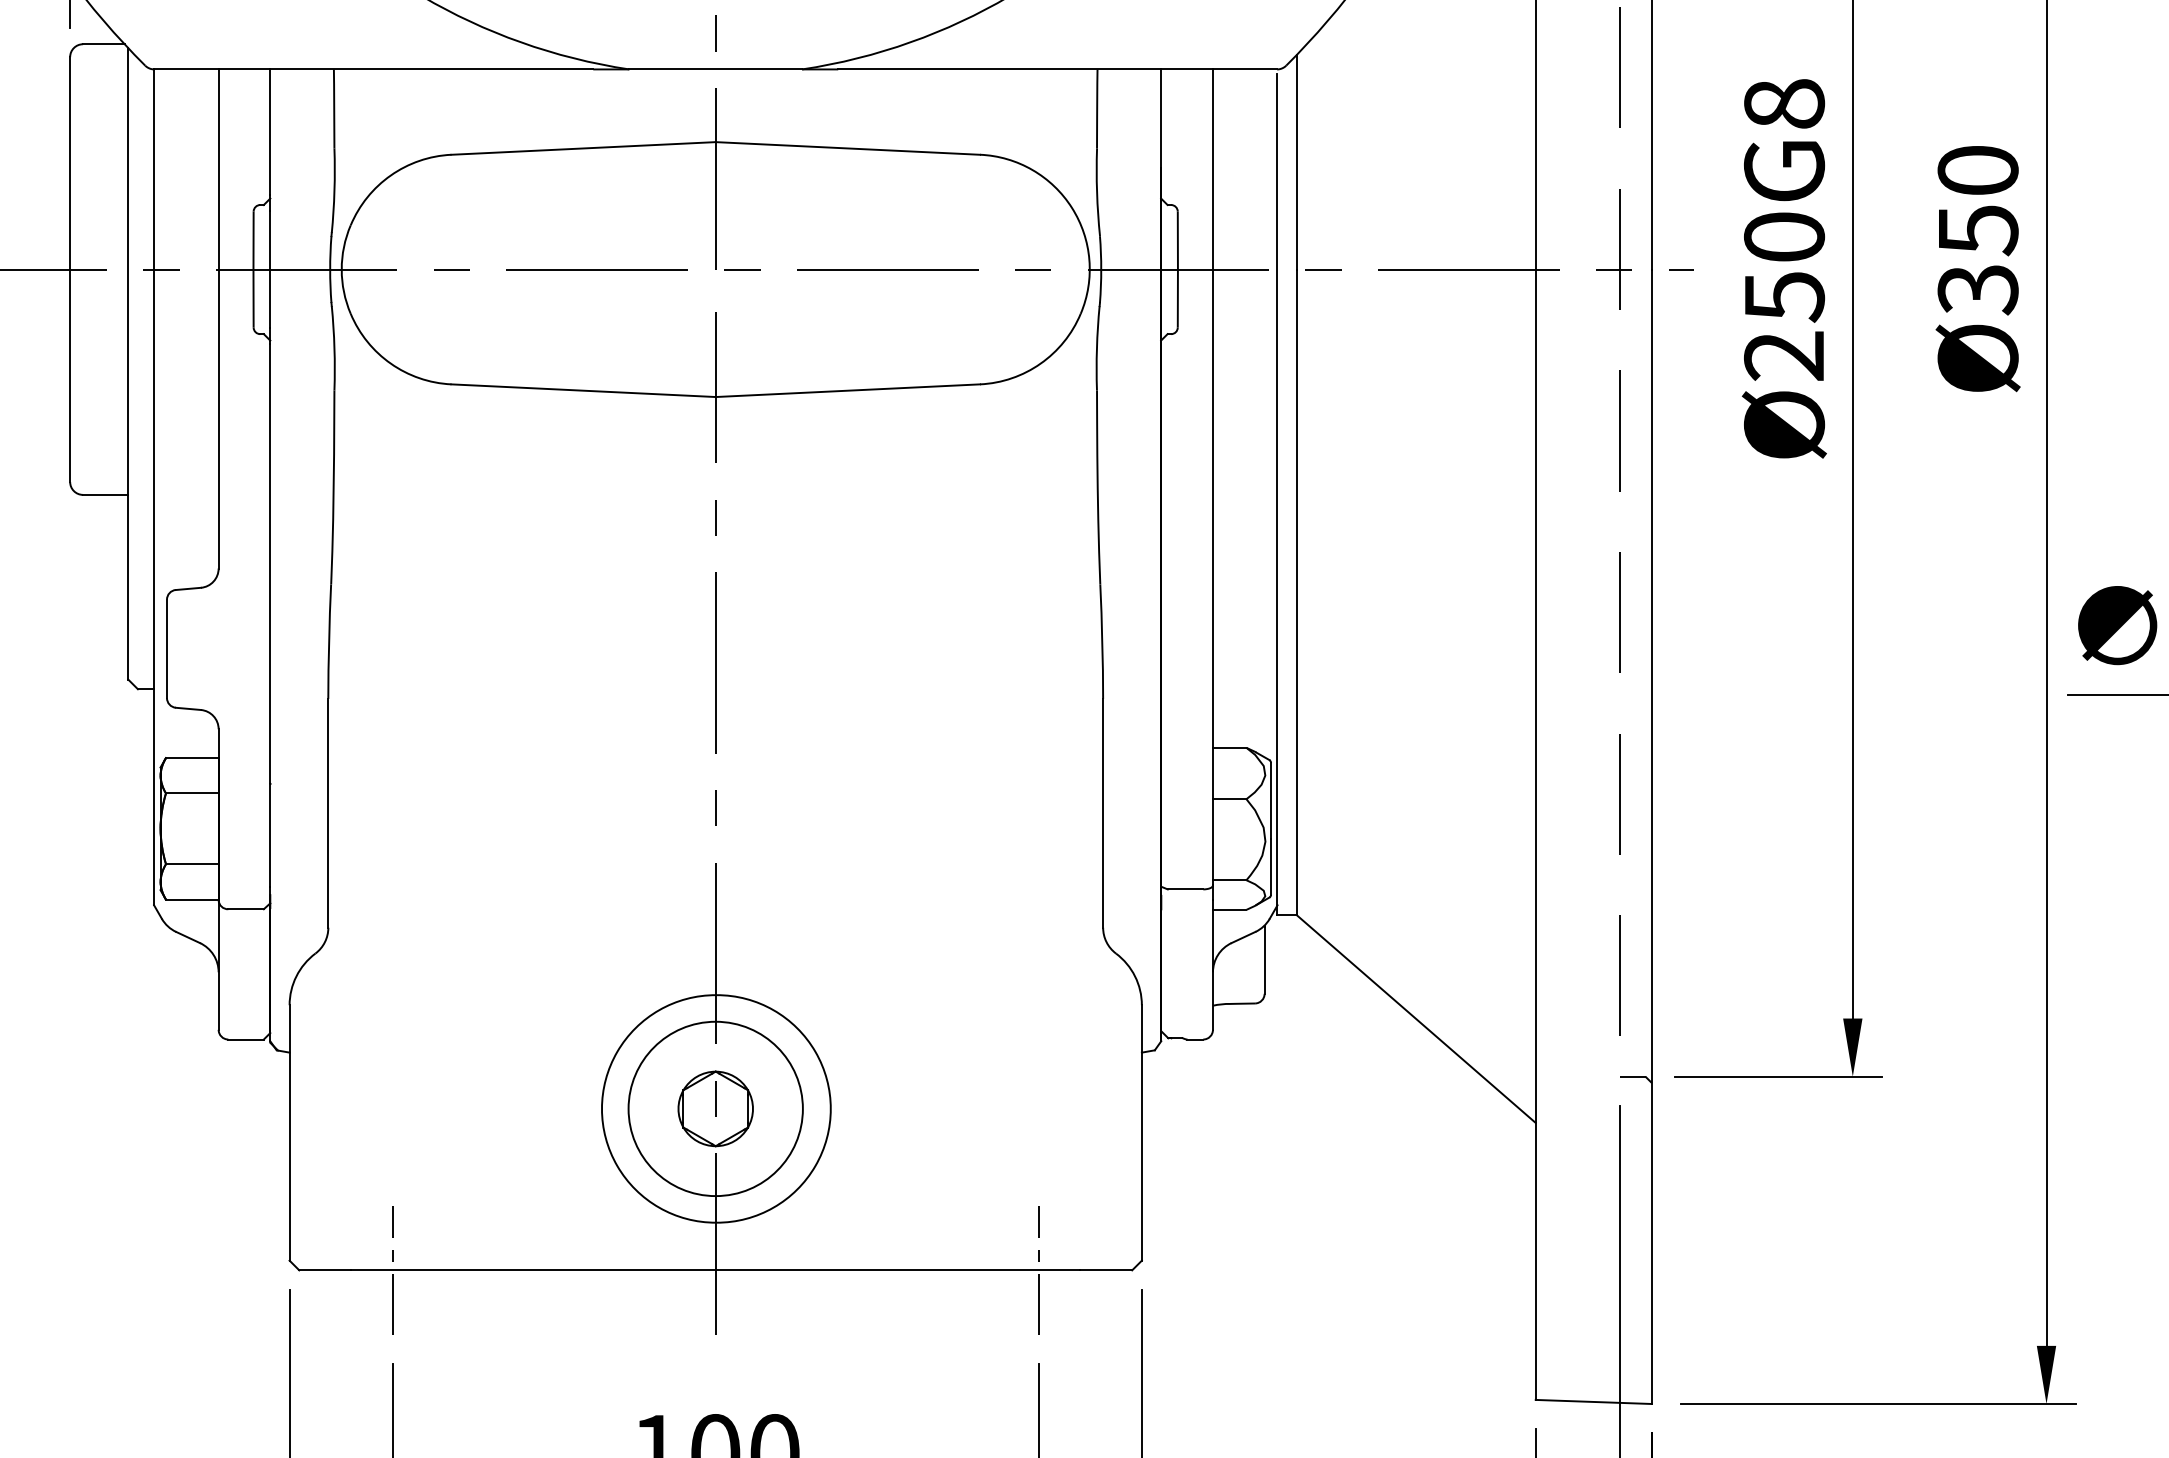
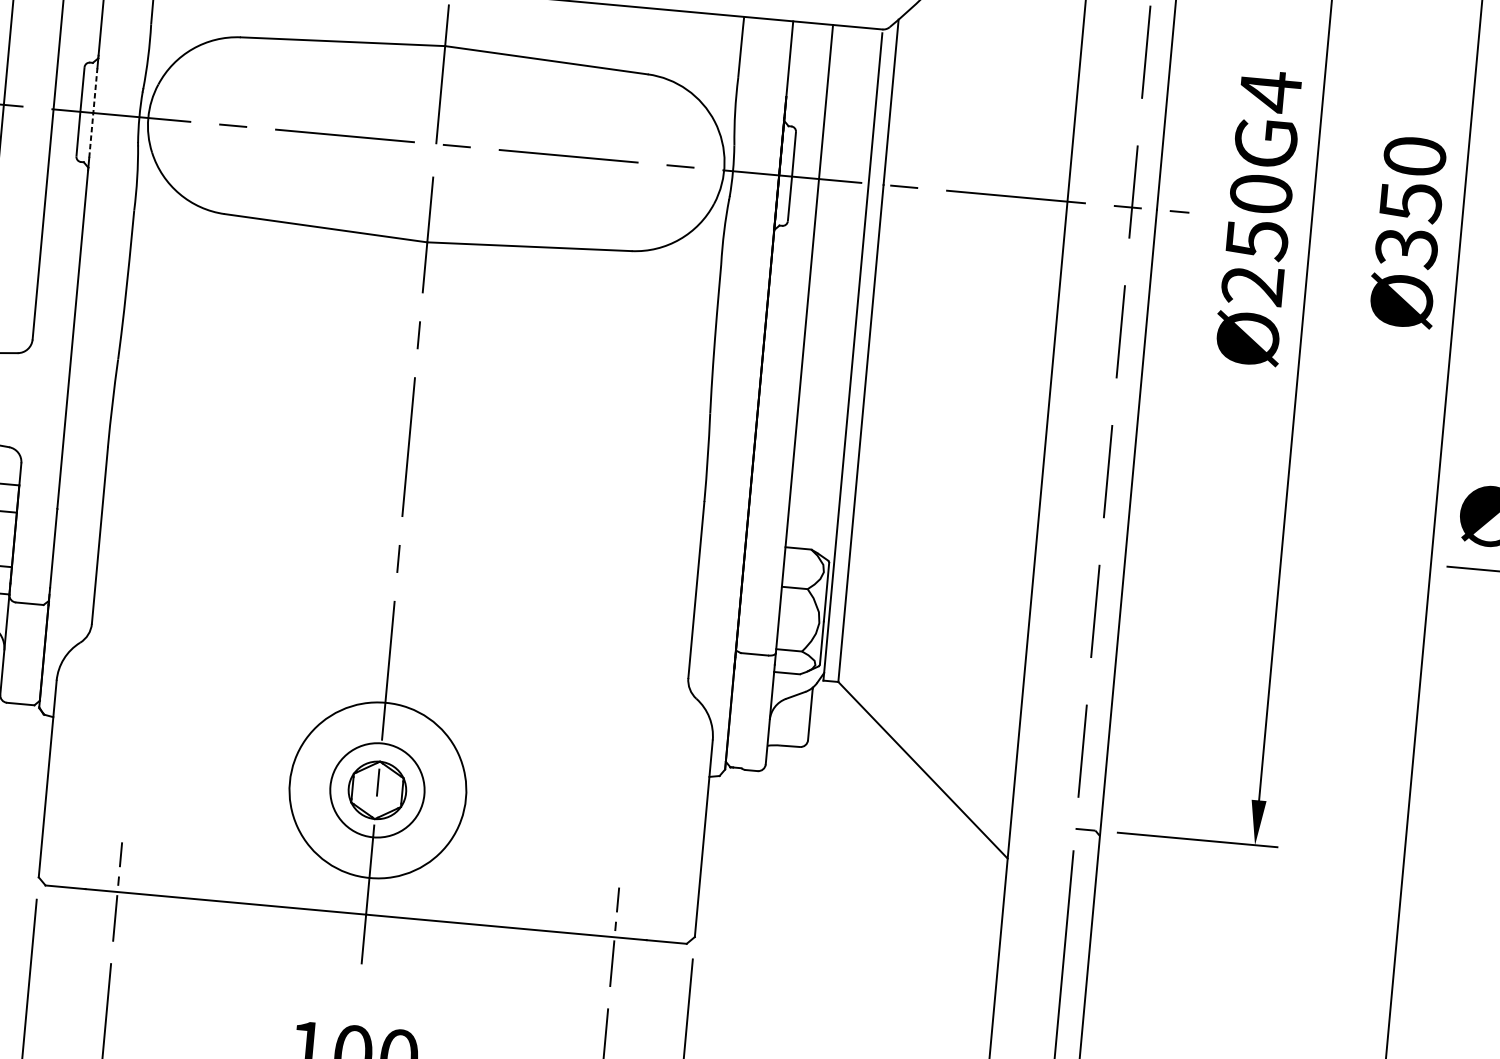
text: (1784, 104) -> (1270, 92), Ø250G8 -> Ø250G4
line: (270, 269) -> (93, 112), solid -> dashed
circle: (715, 1108) -> (377, 790), size x0.7

